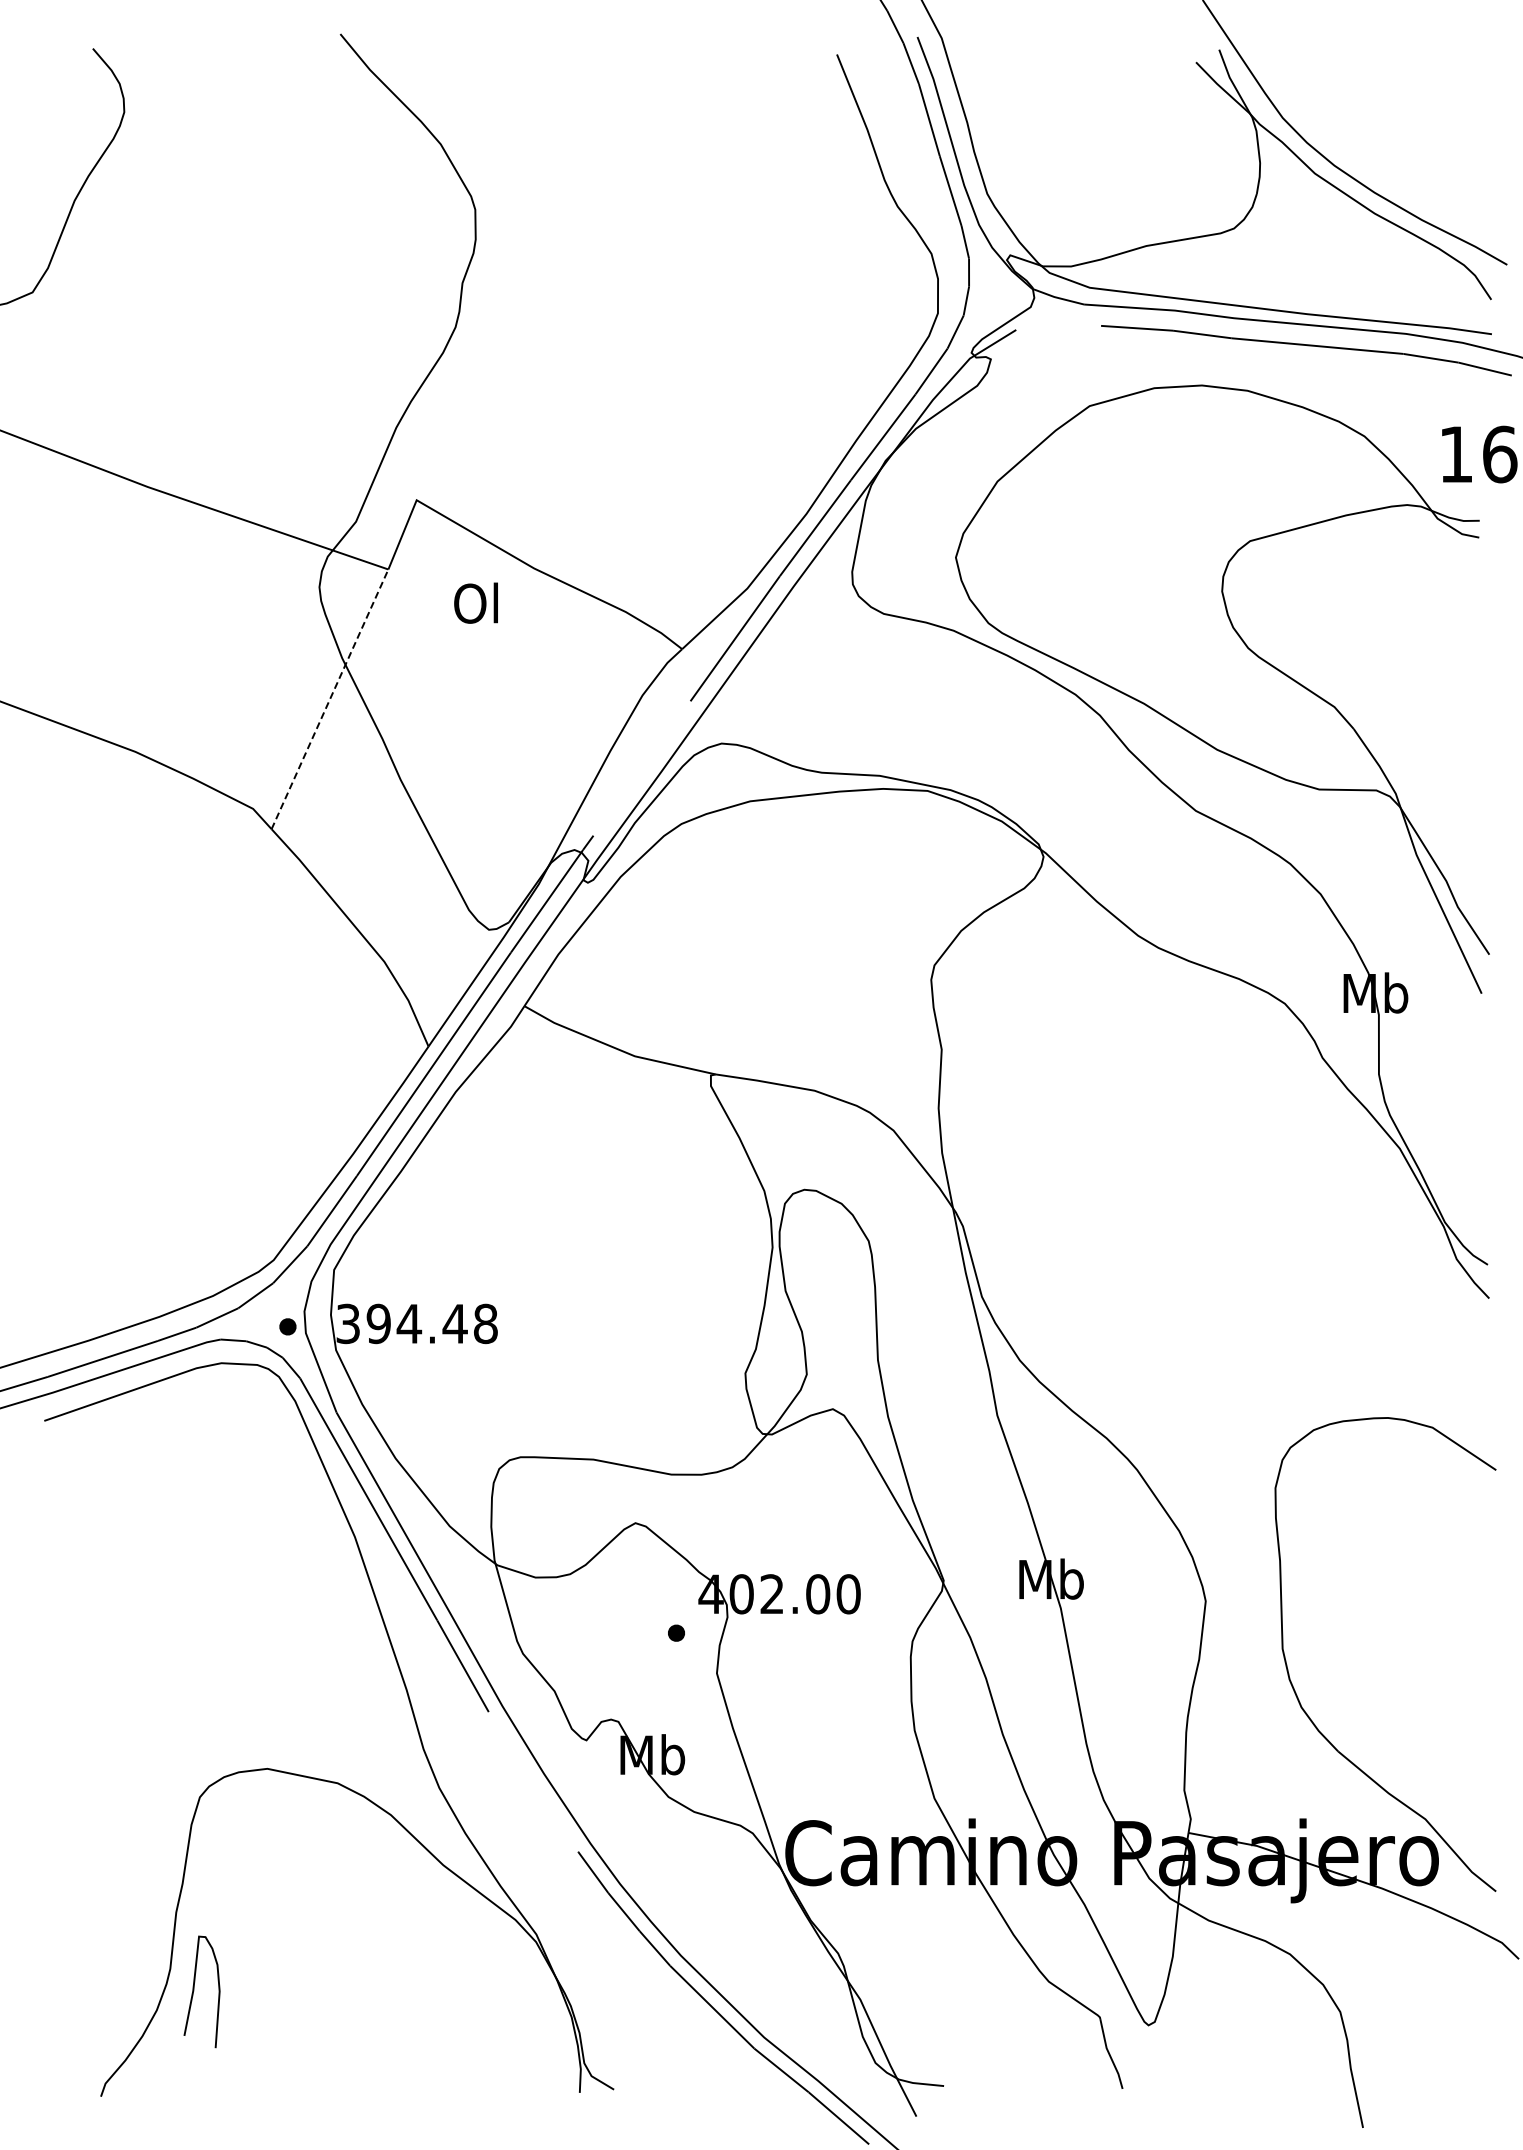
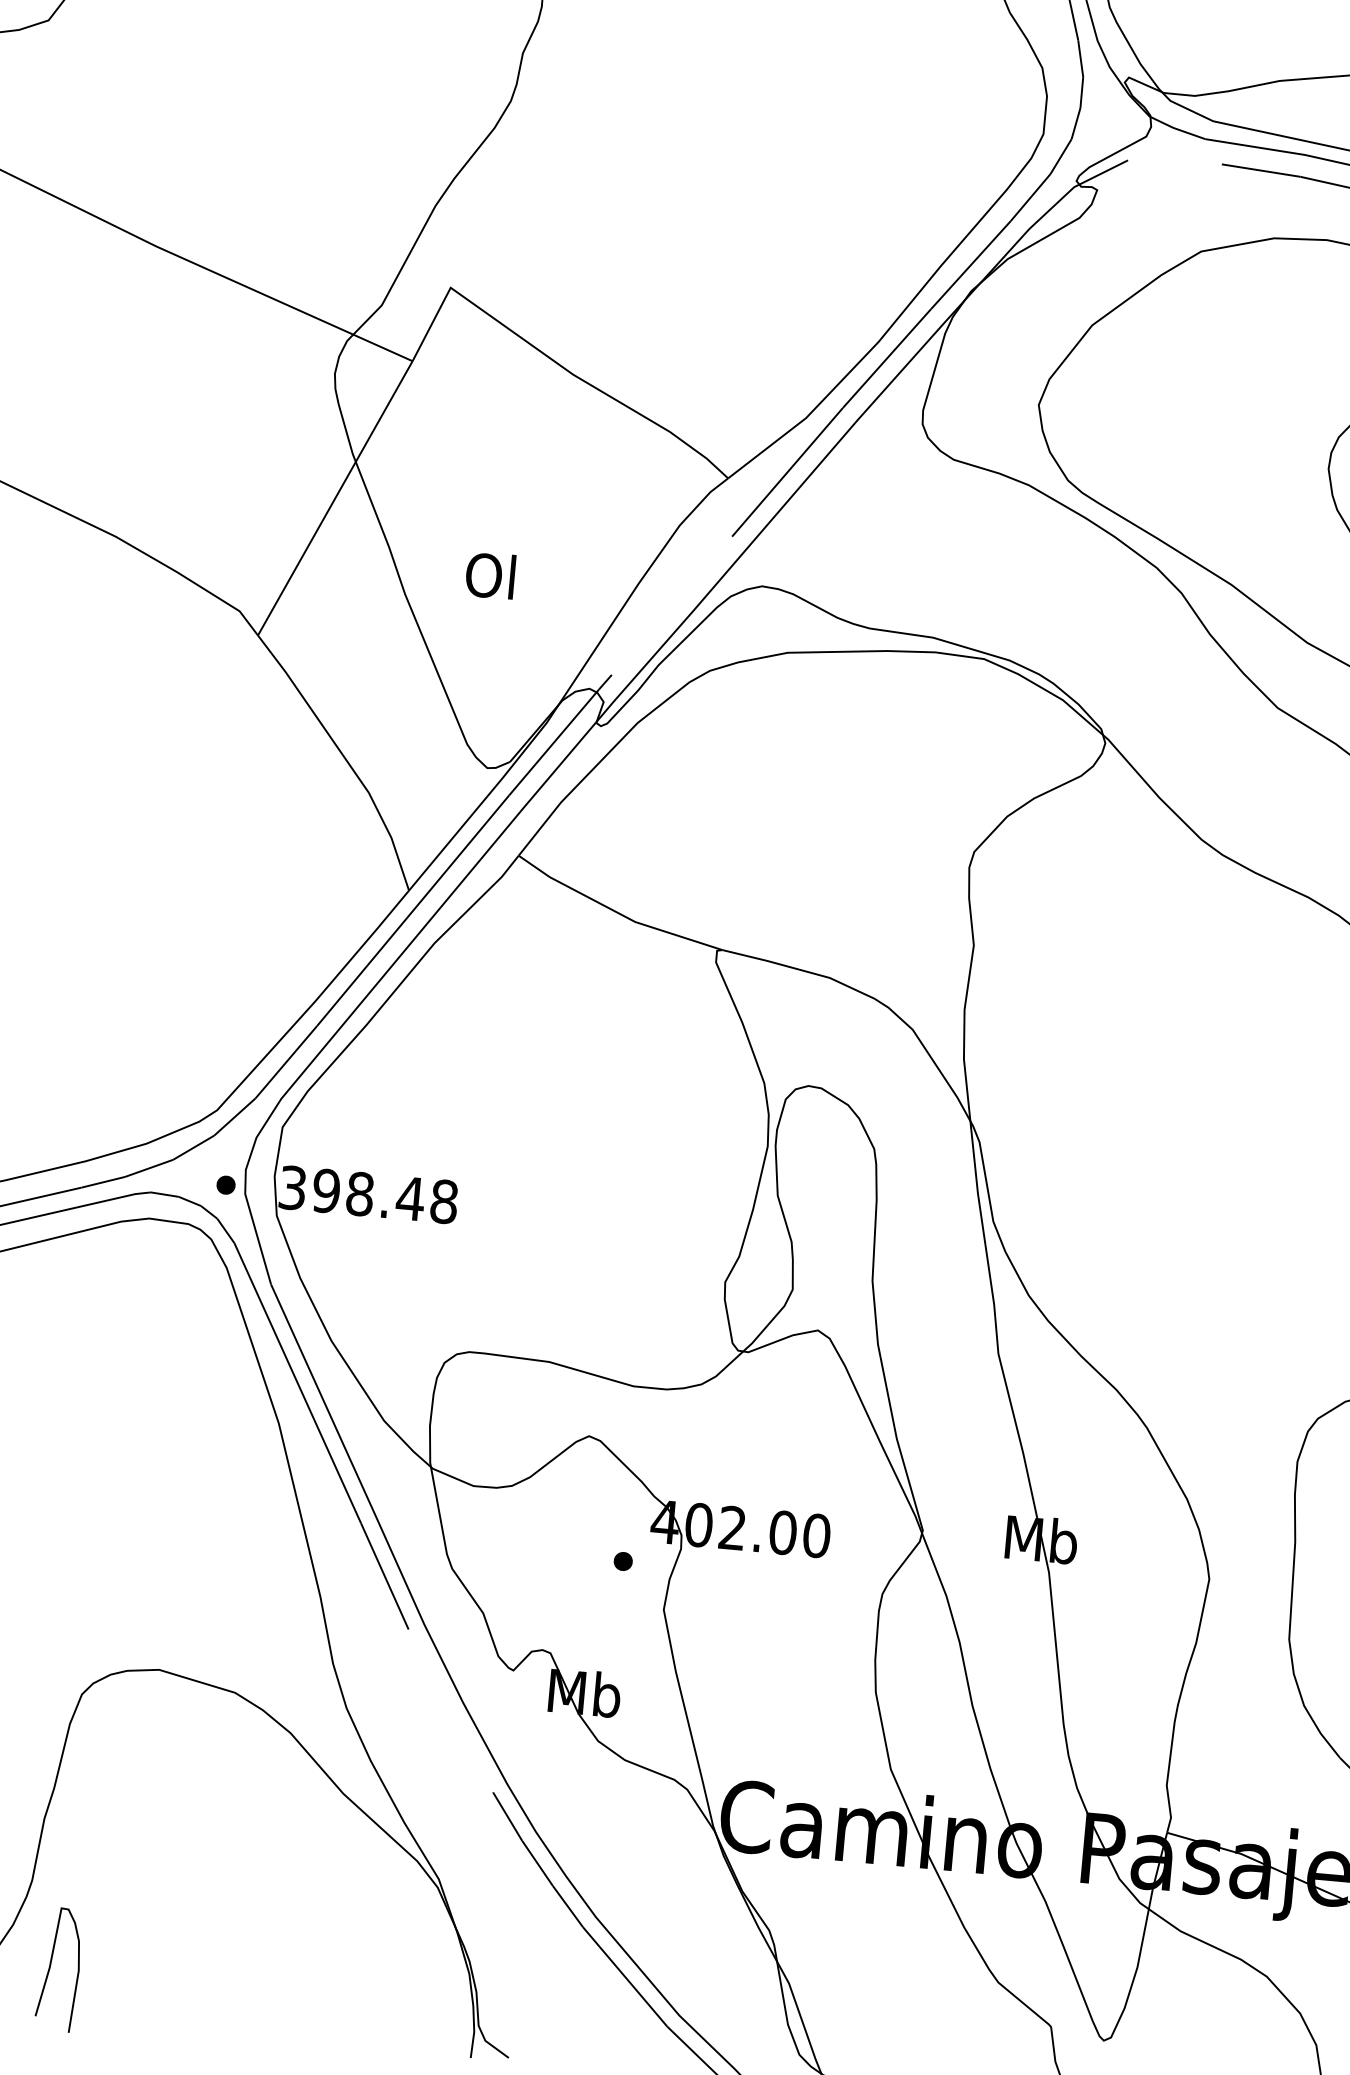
text: (475, 602) -> (489, 574), moved
line: (330, 698) -> (335, 497), dashed -> solid
text: (409, 1323) -> (360, 1193), 394.48 -> 398.48
curve: (194, 1991) -> (51, 1968), moved

